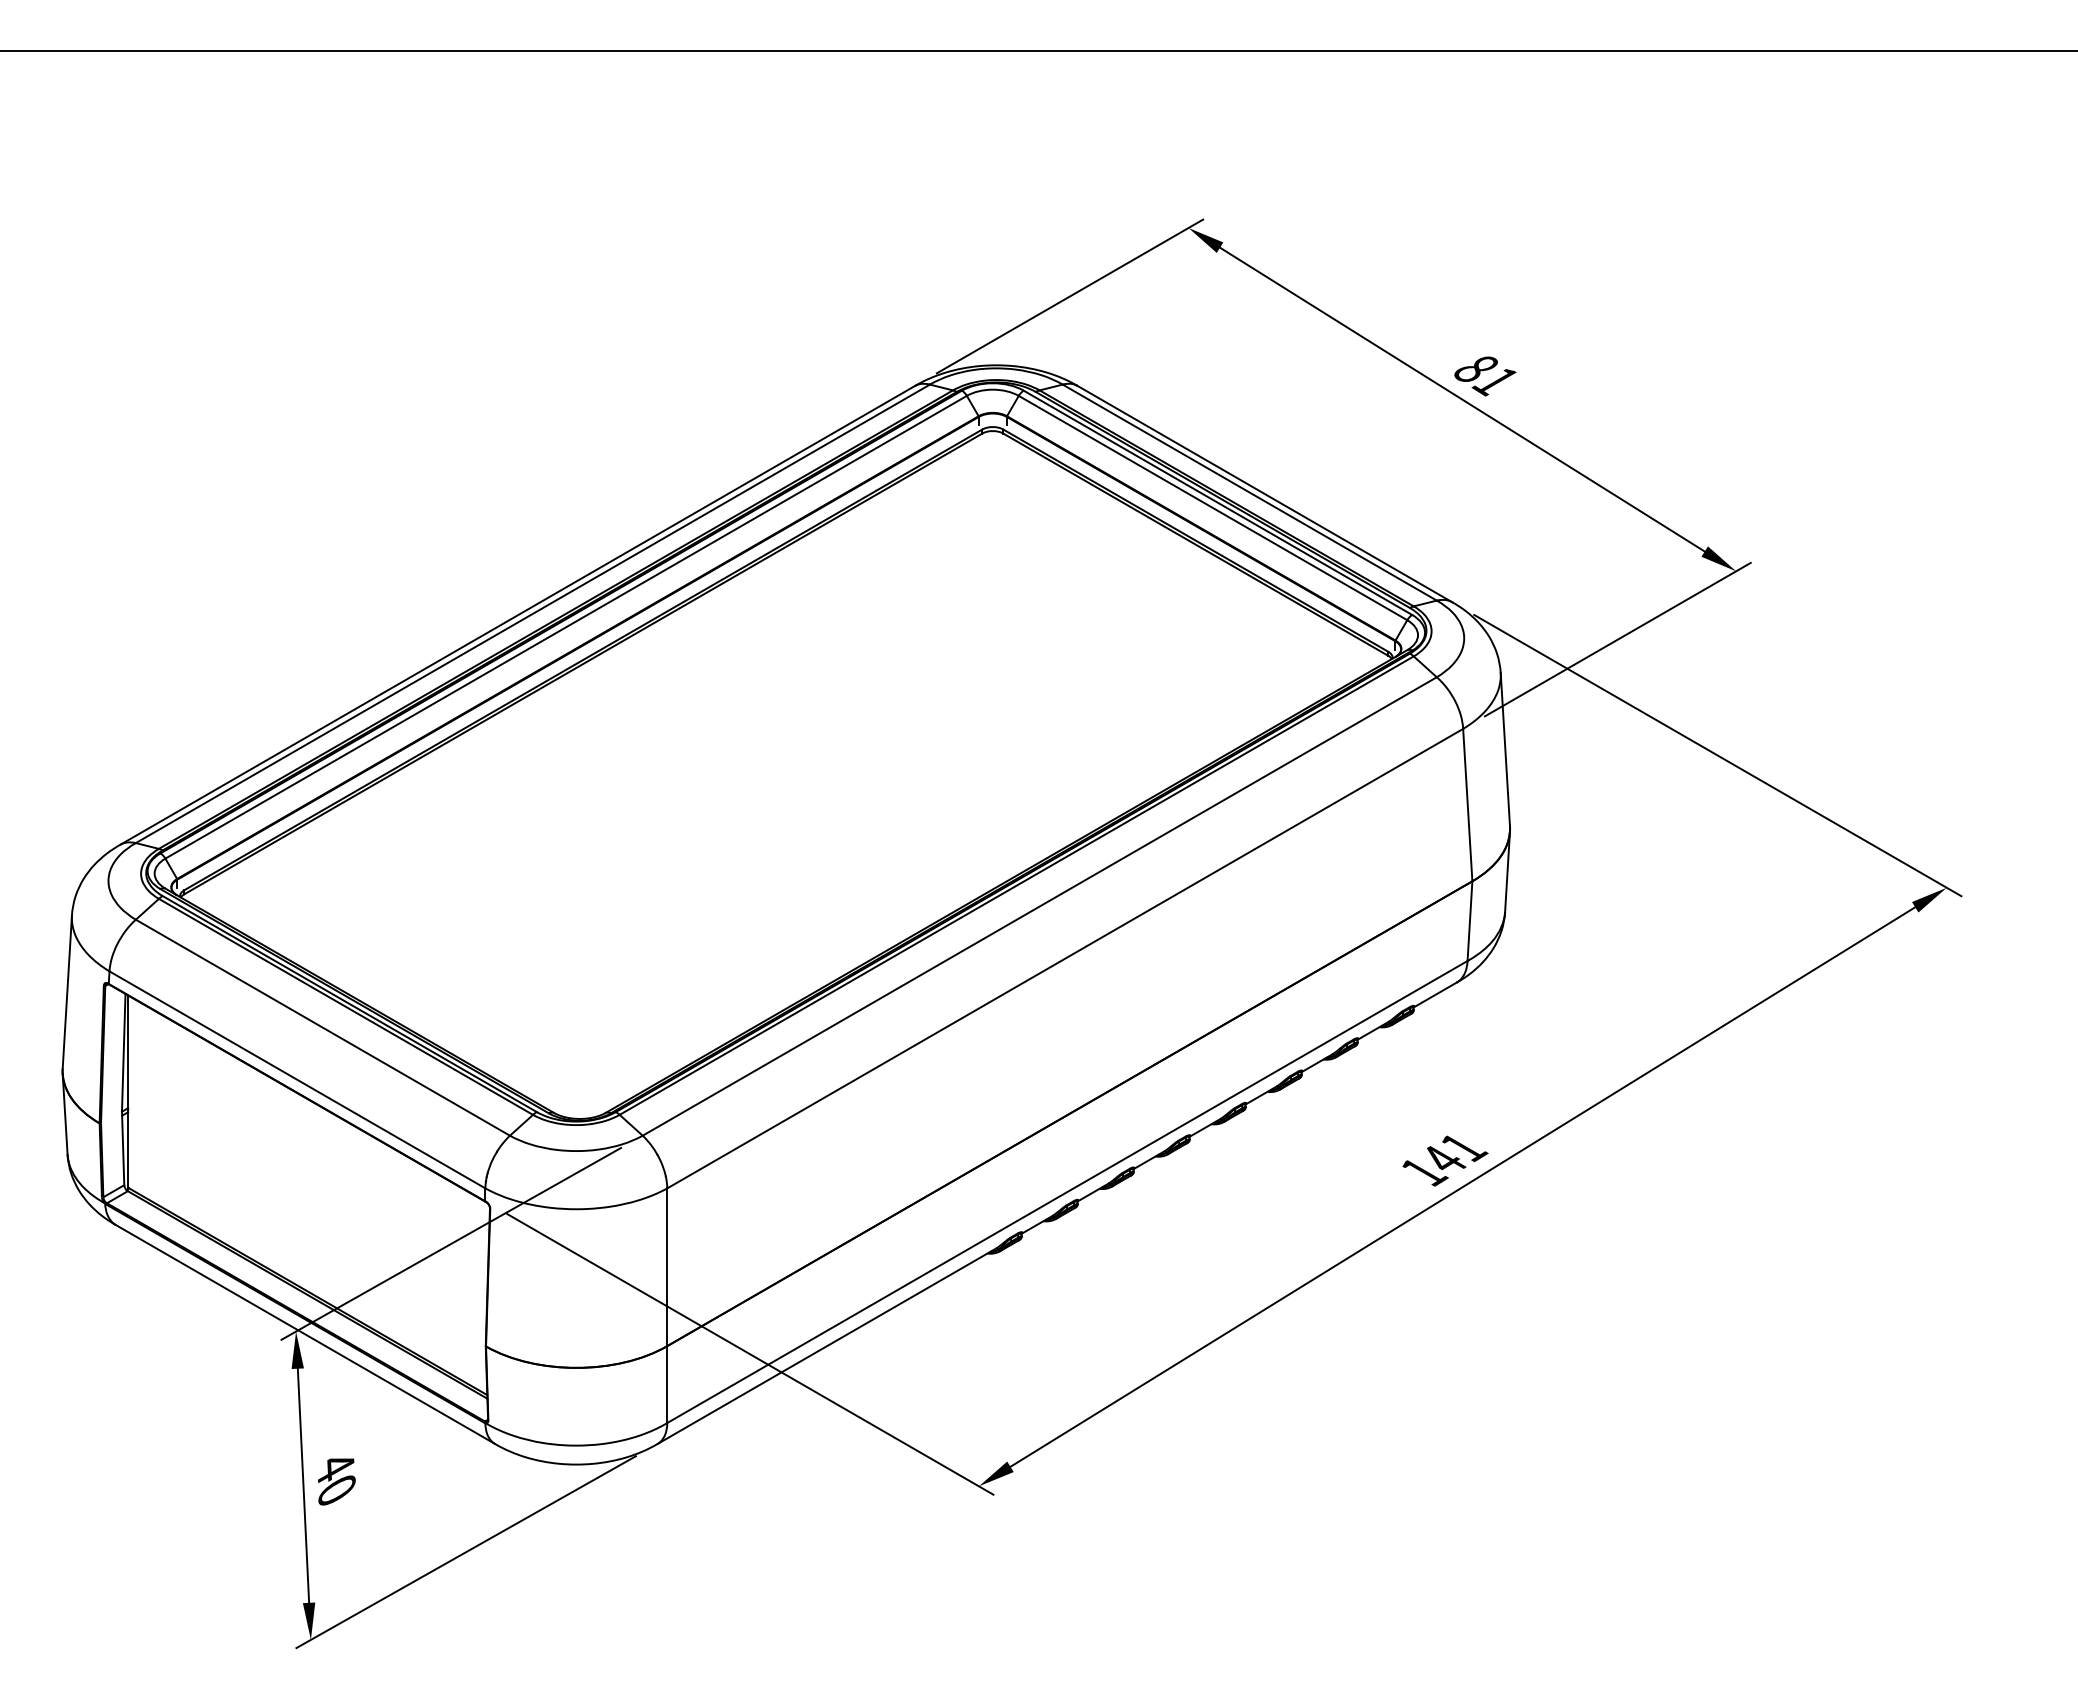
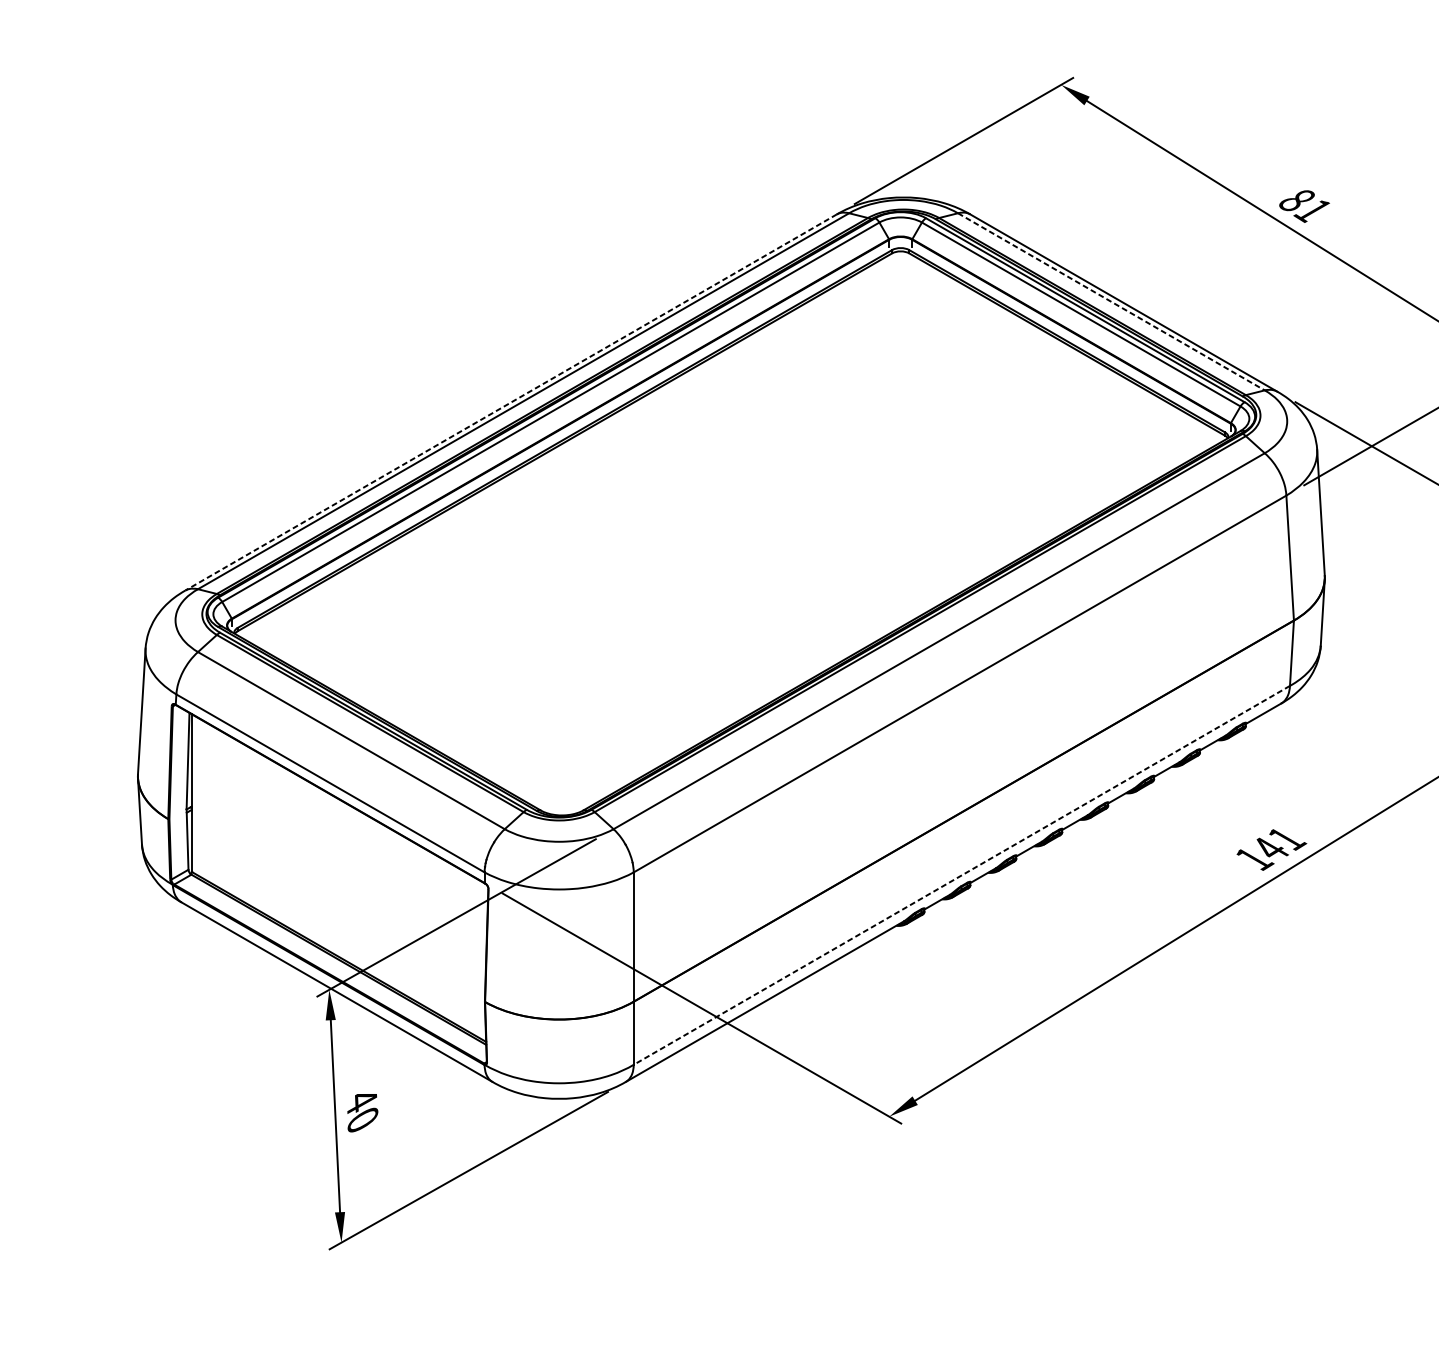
line: (1249, 492) -> (1111, 301), solid -> dashed
line: (517, 615) -> (510, 402), solid -> dashed
line: (1067, 1192) -> (961, 875), solid -> dashed

